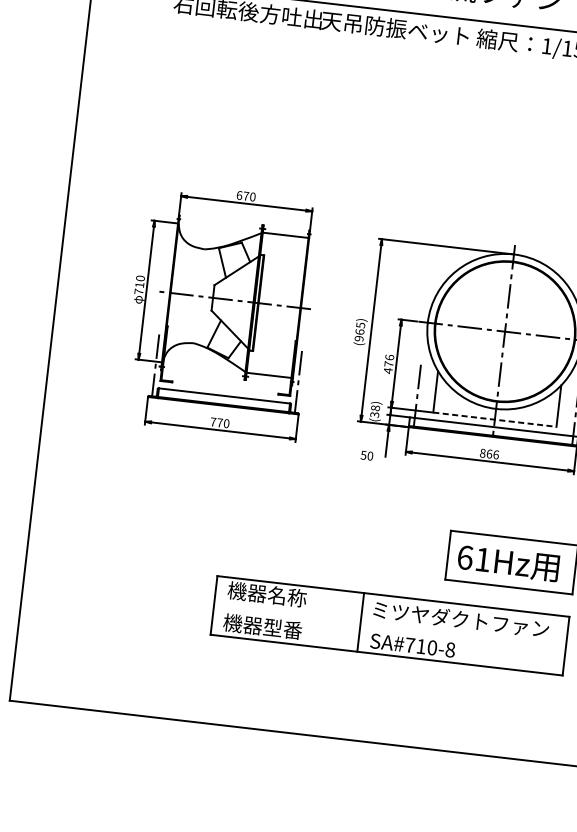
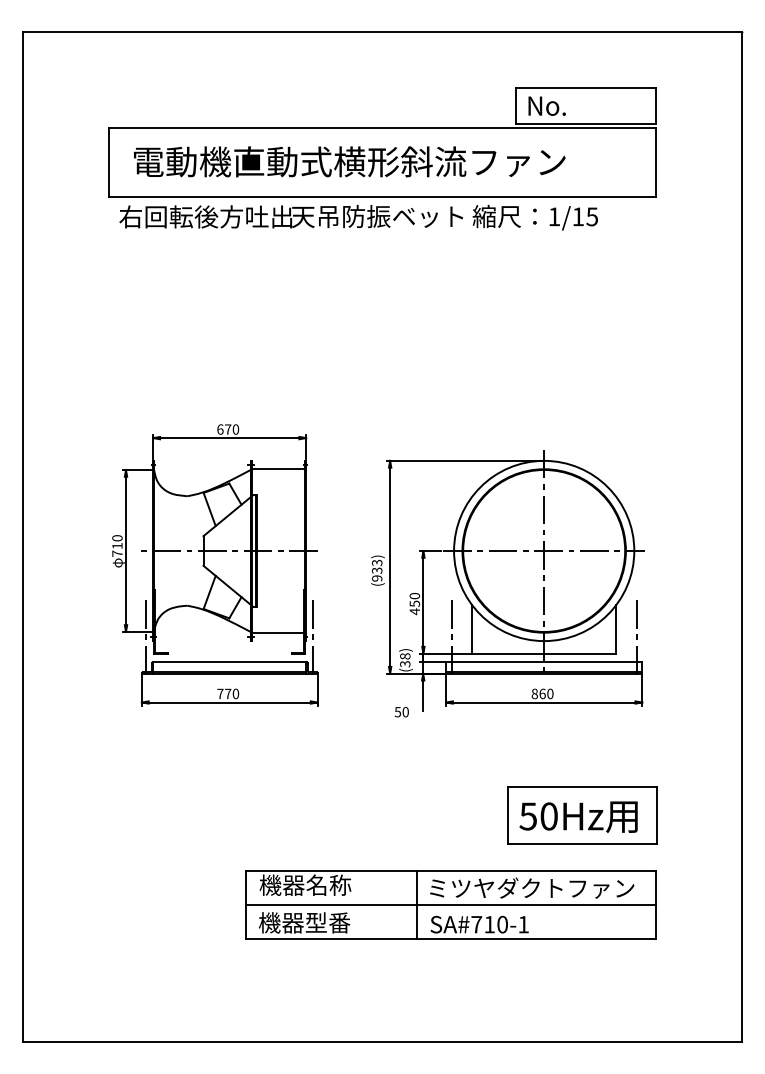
text: (360, 328) -> (377, 566), (965) -> (933)
text: (389, 360) -> (414, 599), 476 -> 450
line: (495, 419) -> (544, 653), dashed -> solid
text: (496, 454) -> (550, 693), 866 -> 860
text: (473, 558) -> (538, 816), 61Hz -> 50Hz
line: (389, 625) -> (450, 904), added
text: (450, 649) -> (523, 924), SA#710-8 -> SA#710-1

